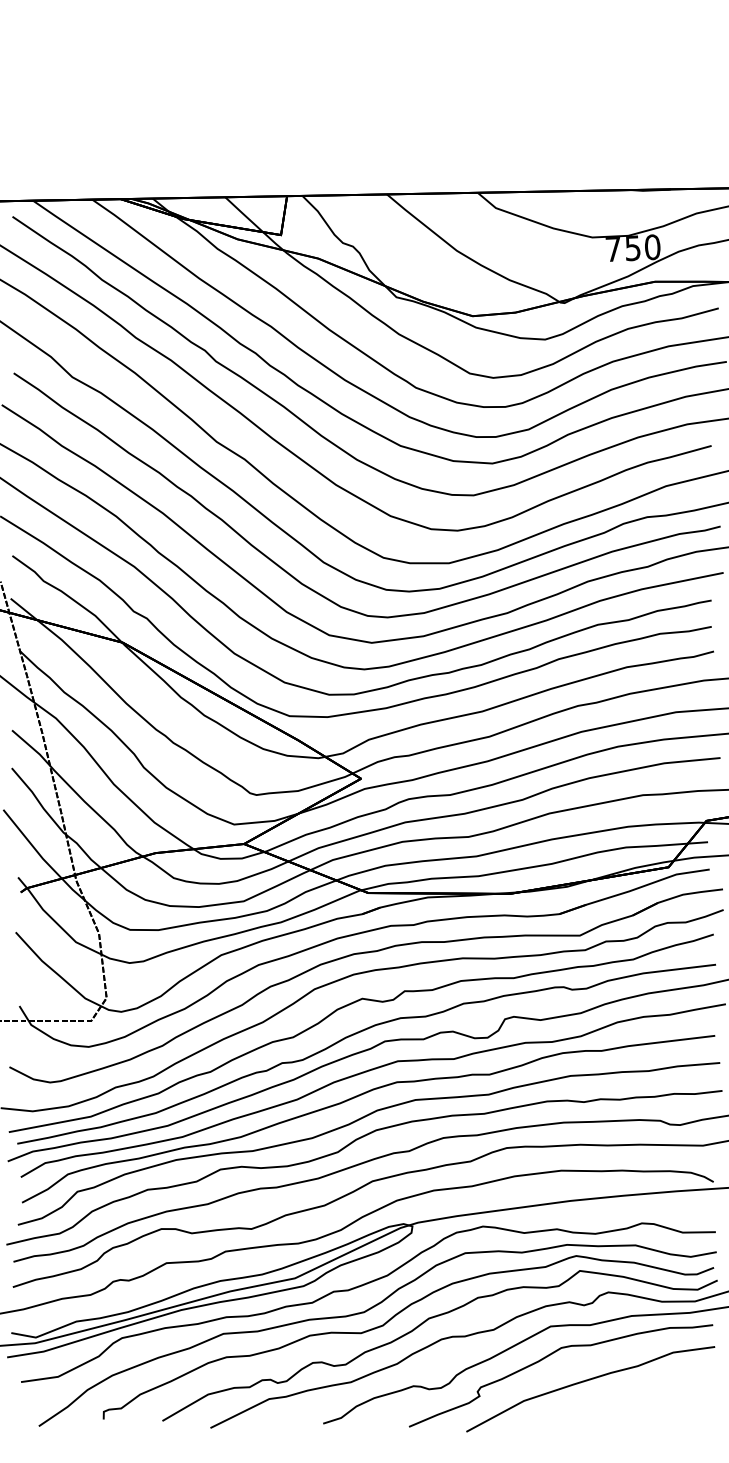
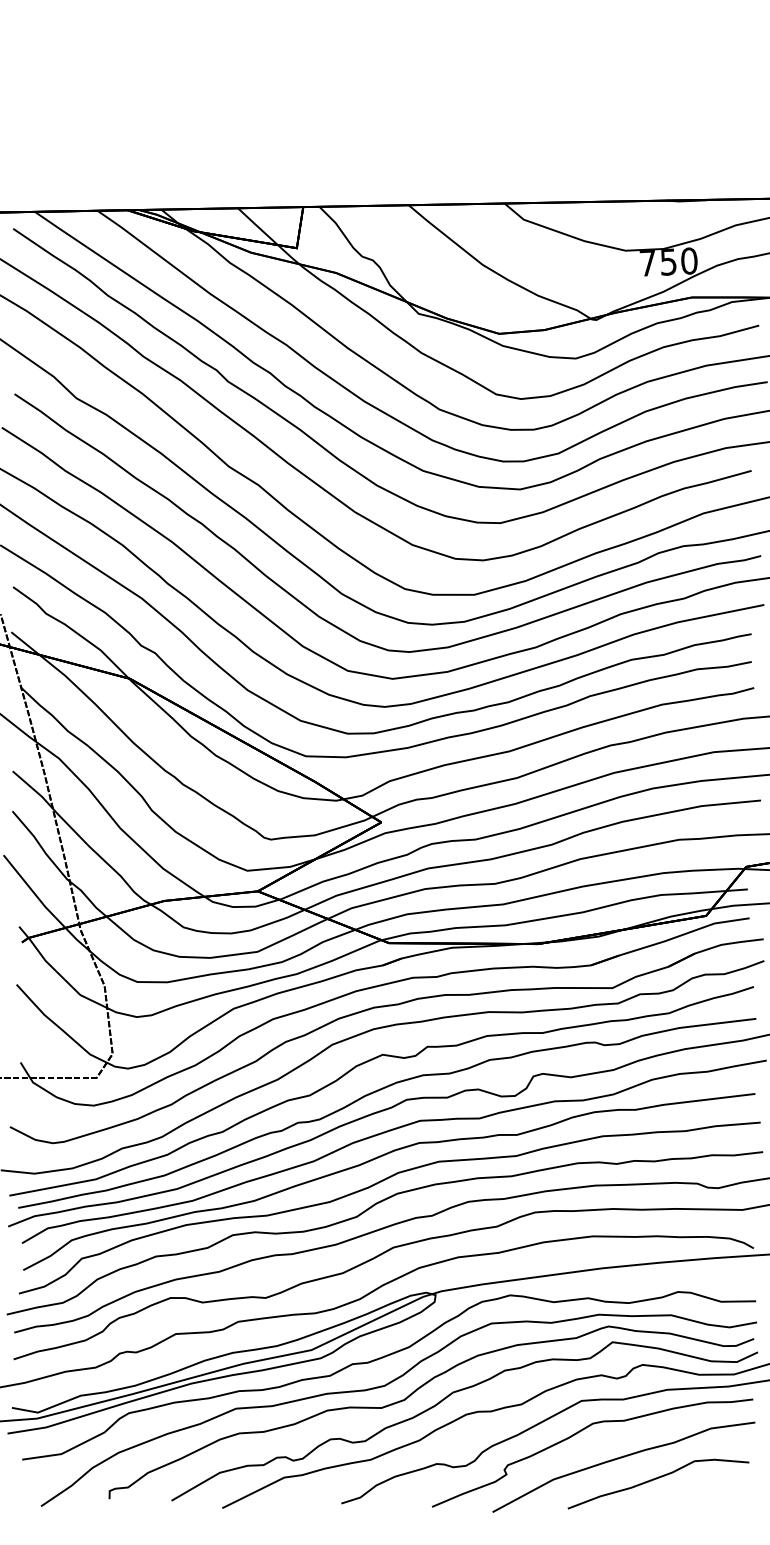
curve: (623, 1400) -> (658, 1479), added

